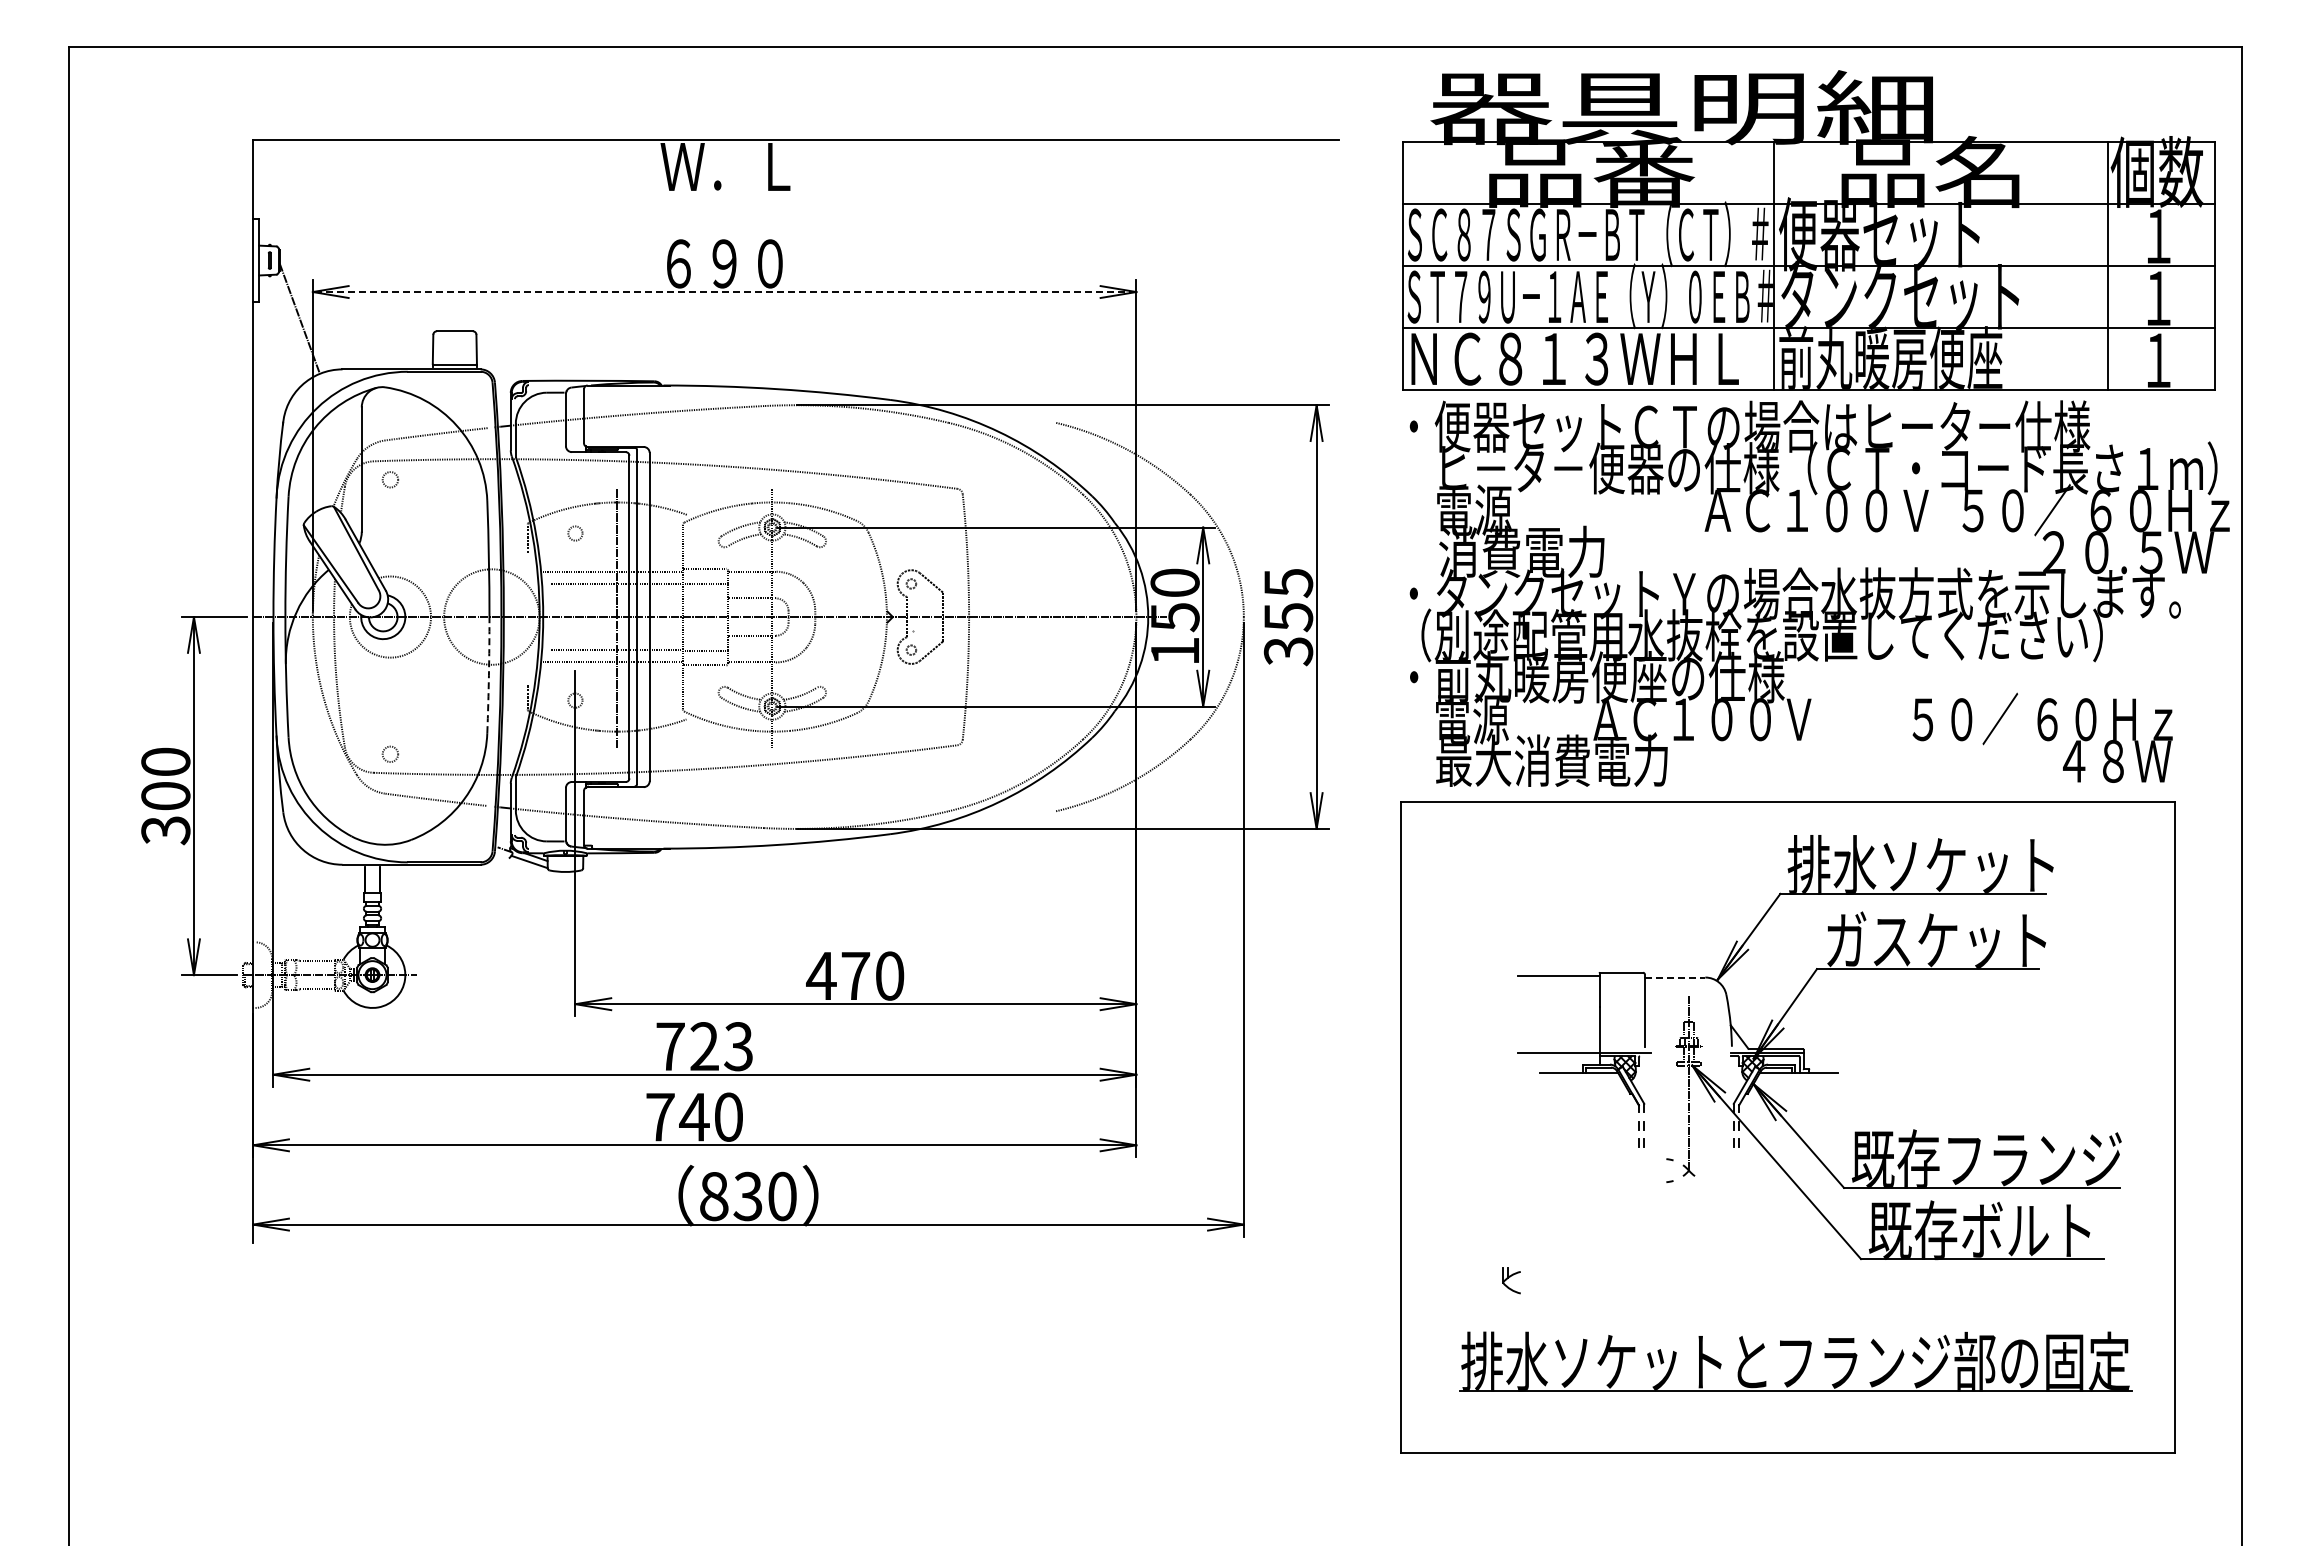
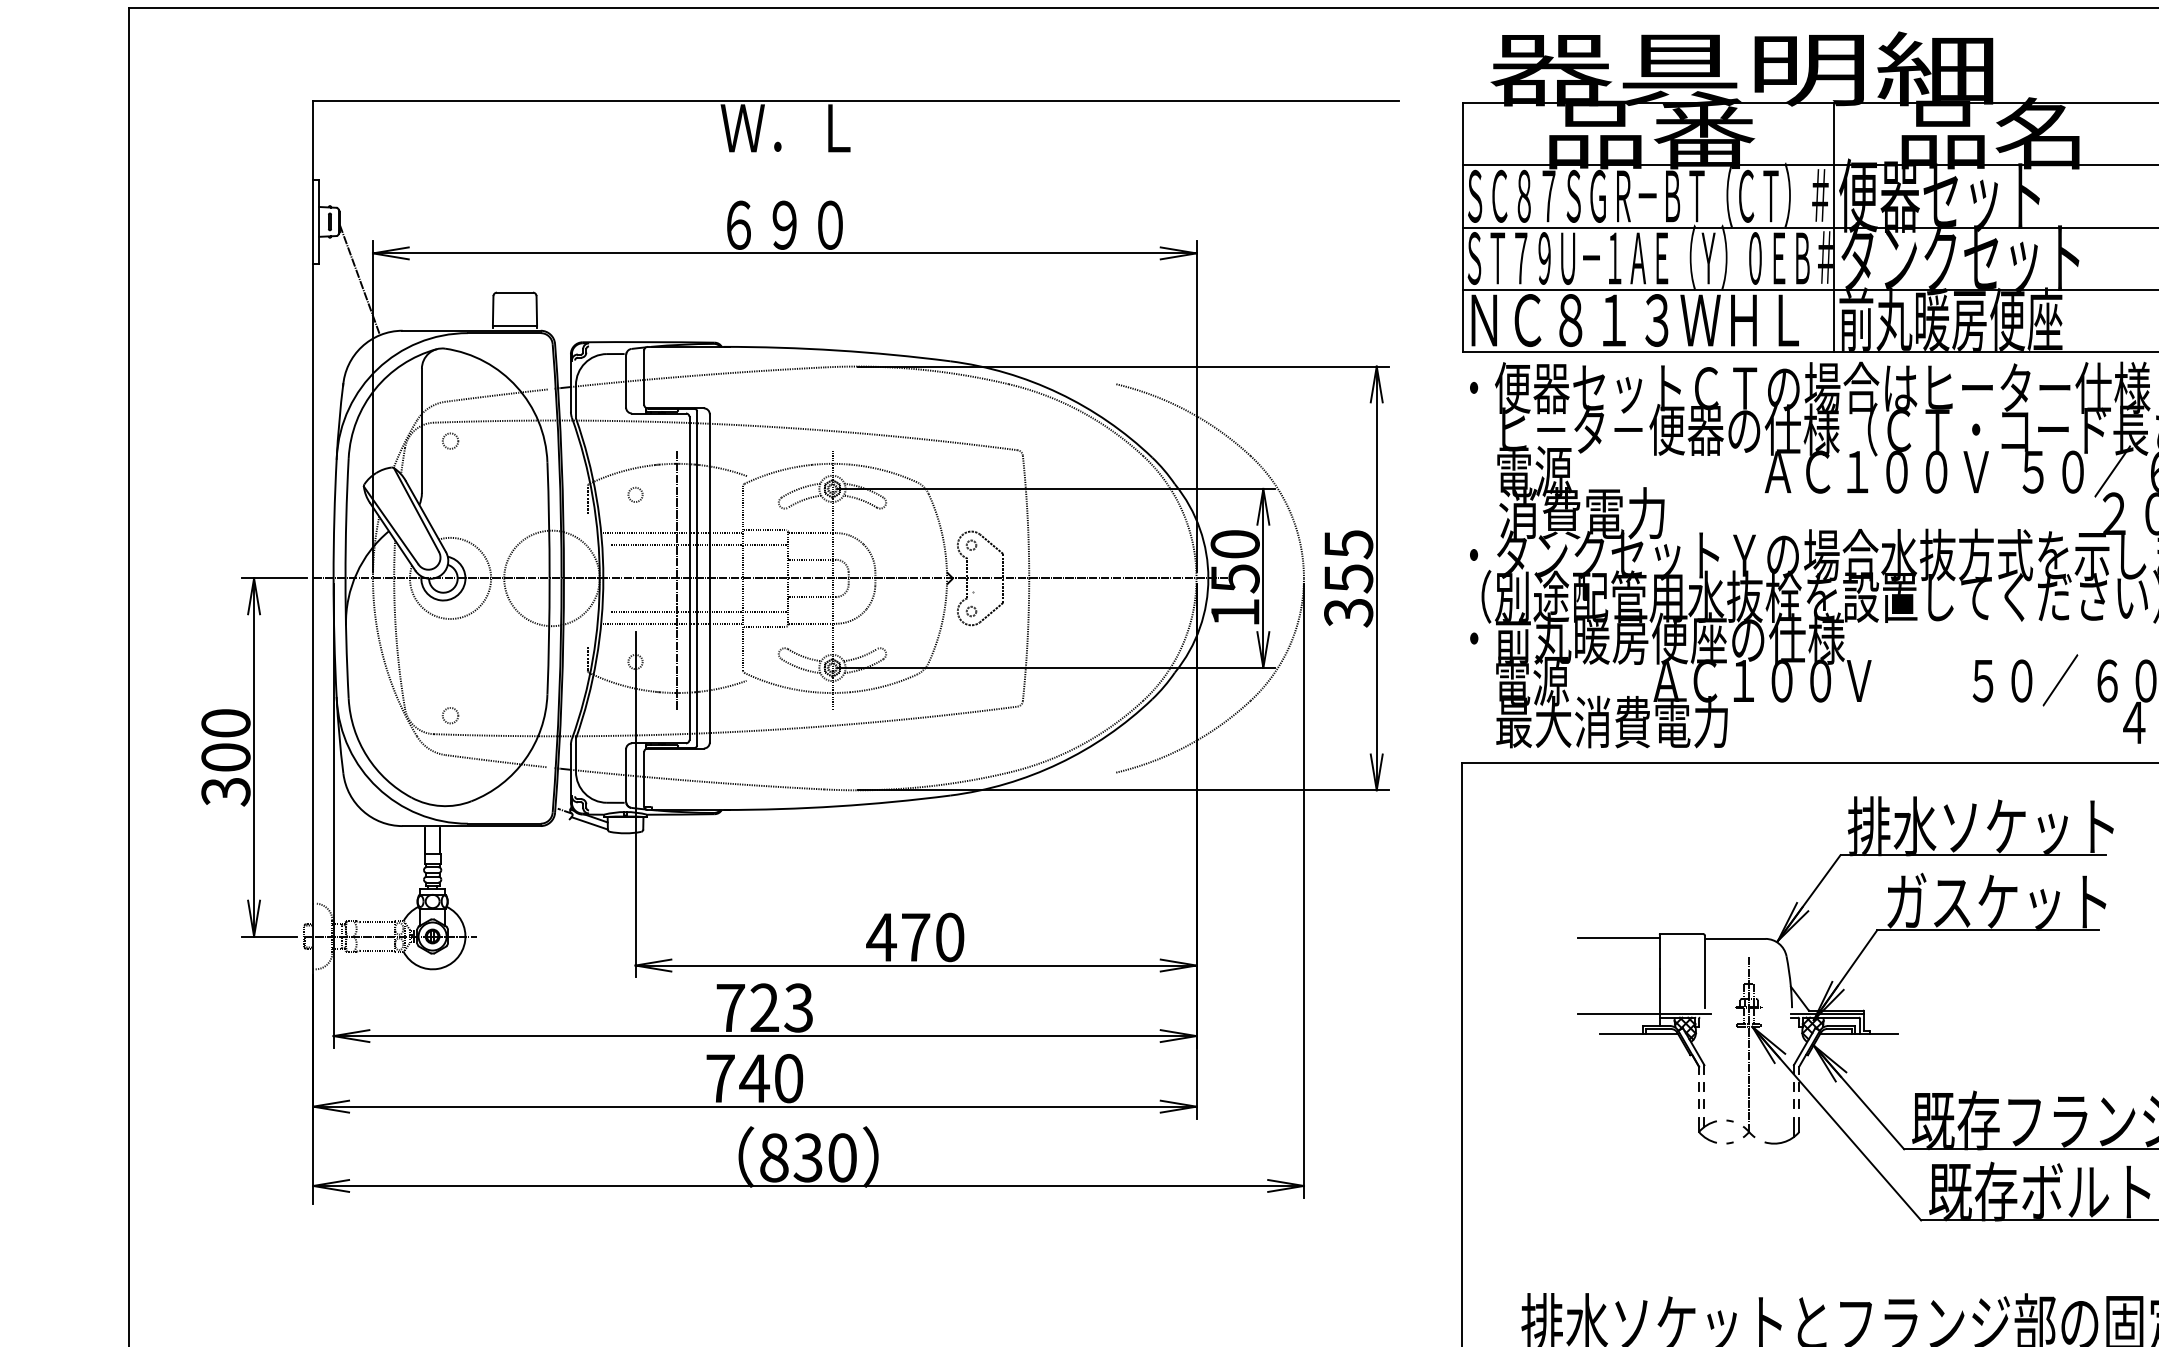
line: (724, 292) -> (784, 253), dashed -> solid
arc: (488, 675) -> (548, 636), dashed -> solid
line: (1675, 977) -> (1735, 938), dashed -> solid
part: (1723, 1179) -> (1783, 1140), added
part: (1511, 1280) -> (1707, 1129), moved

